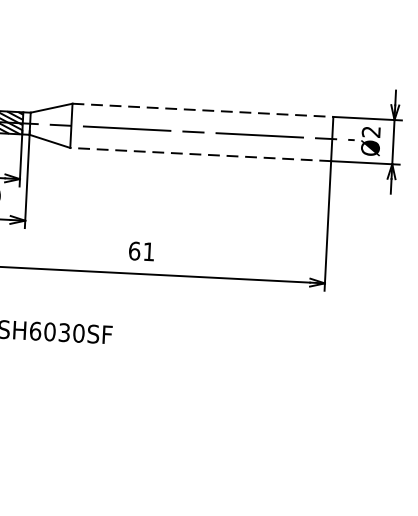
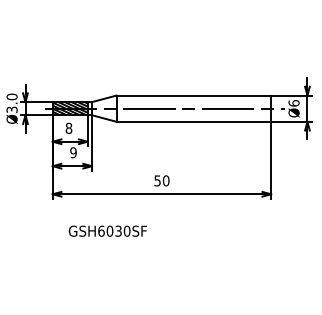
line: (204, 110) -> (194, 95), dashed -> solid
text: (370, 132) -> (293, 103), Ø2 -> Ø6
line: (200, 154) -> (193, 121), dashed -> solid
text: (141, 250) -> (161, 180), 61 -> 50

